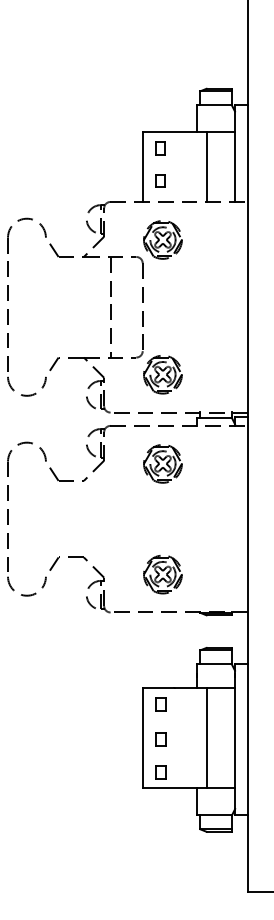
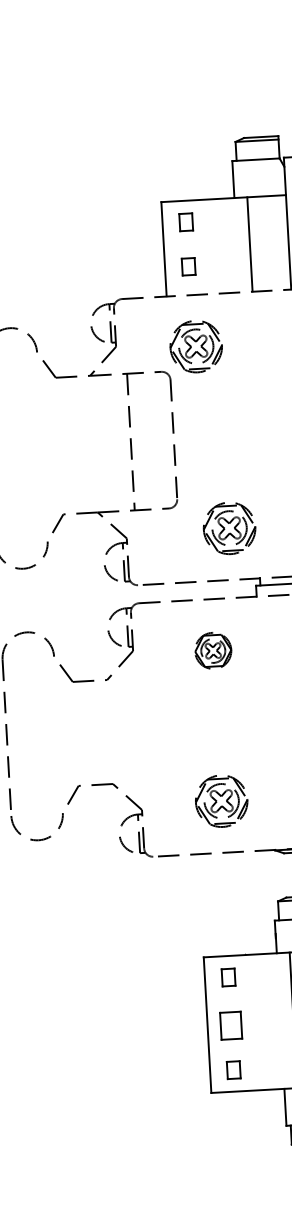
part: (162, 374) -> (228, 528), moved
part: (162, 463) -> (212, 650), size x0.7
part: (160, 739) -> (230, 1025), size x1.6

